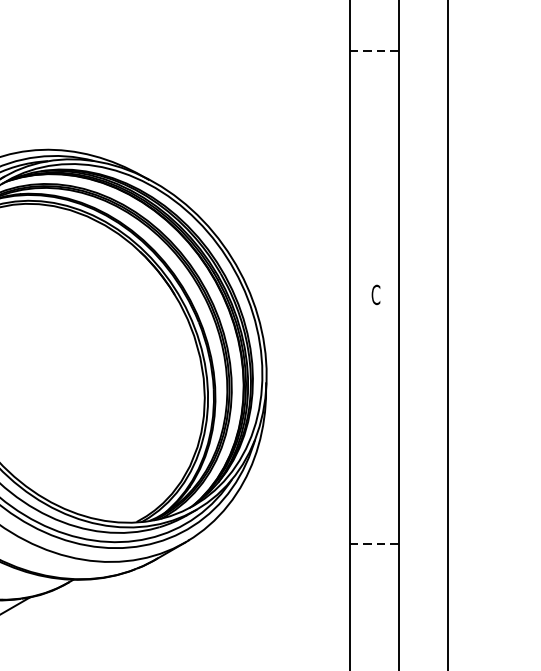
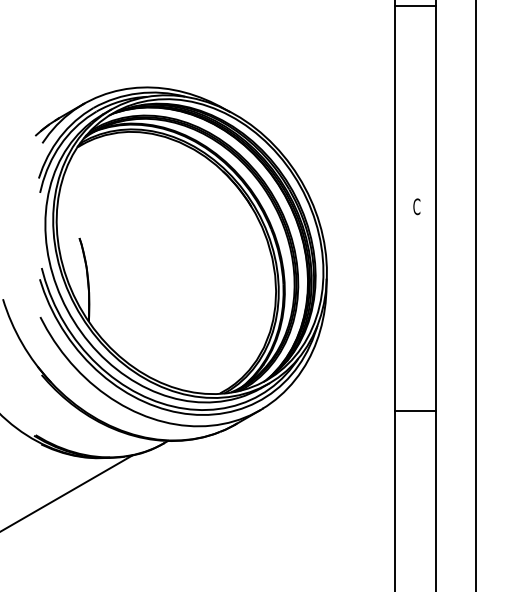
line: (375, 50) -> (416, 5), dashed -> solid
line: (375, 543) -> (416, 411), dashed -> solid

